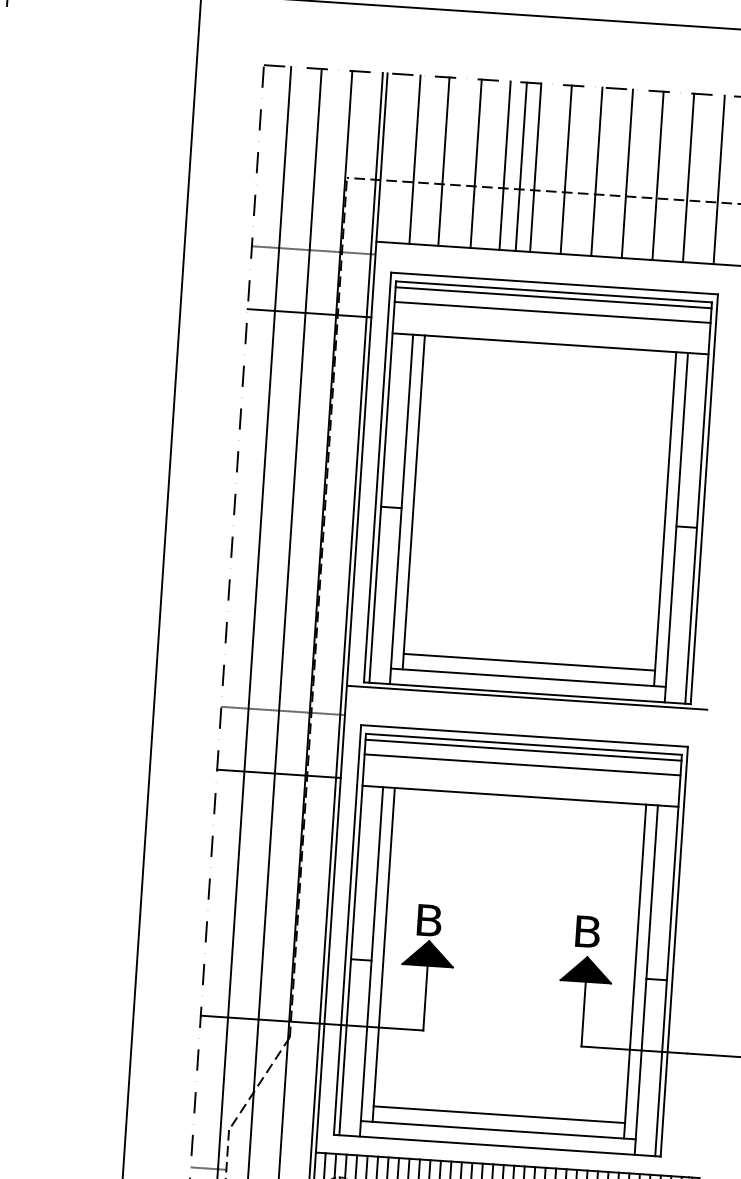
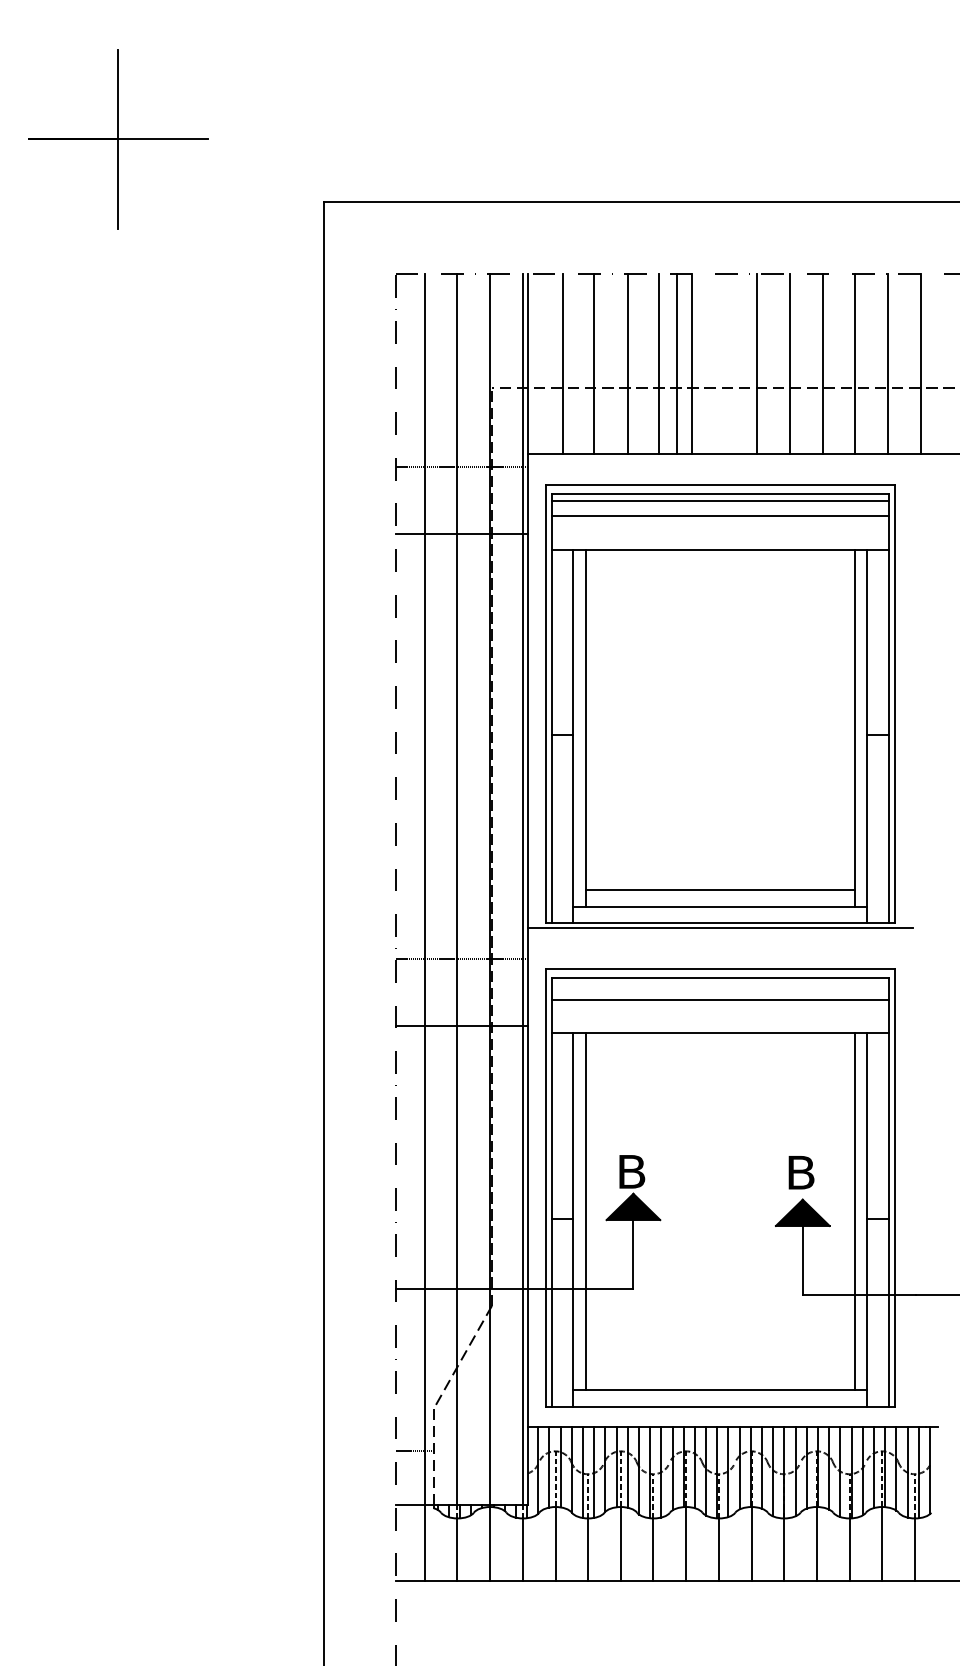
line: (566, 169) -> (724, 363), removed
line: (522, 750) -> (719, 984), removed
line: (498, 1114) -> (719, 1373), removed

